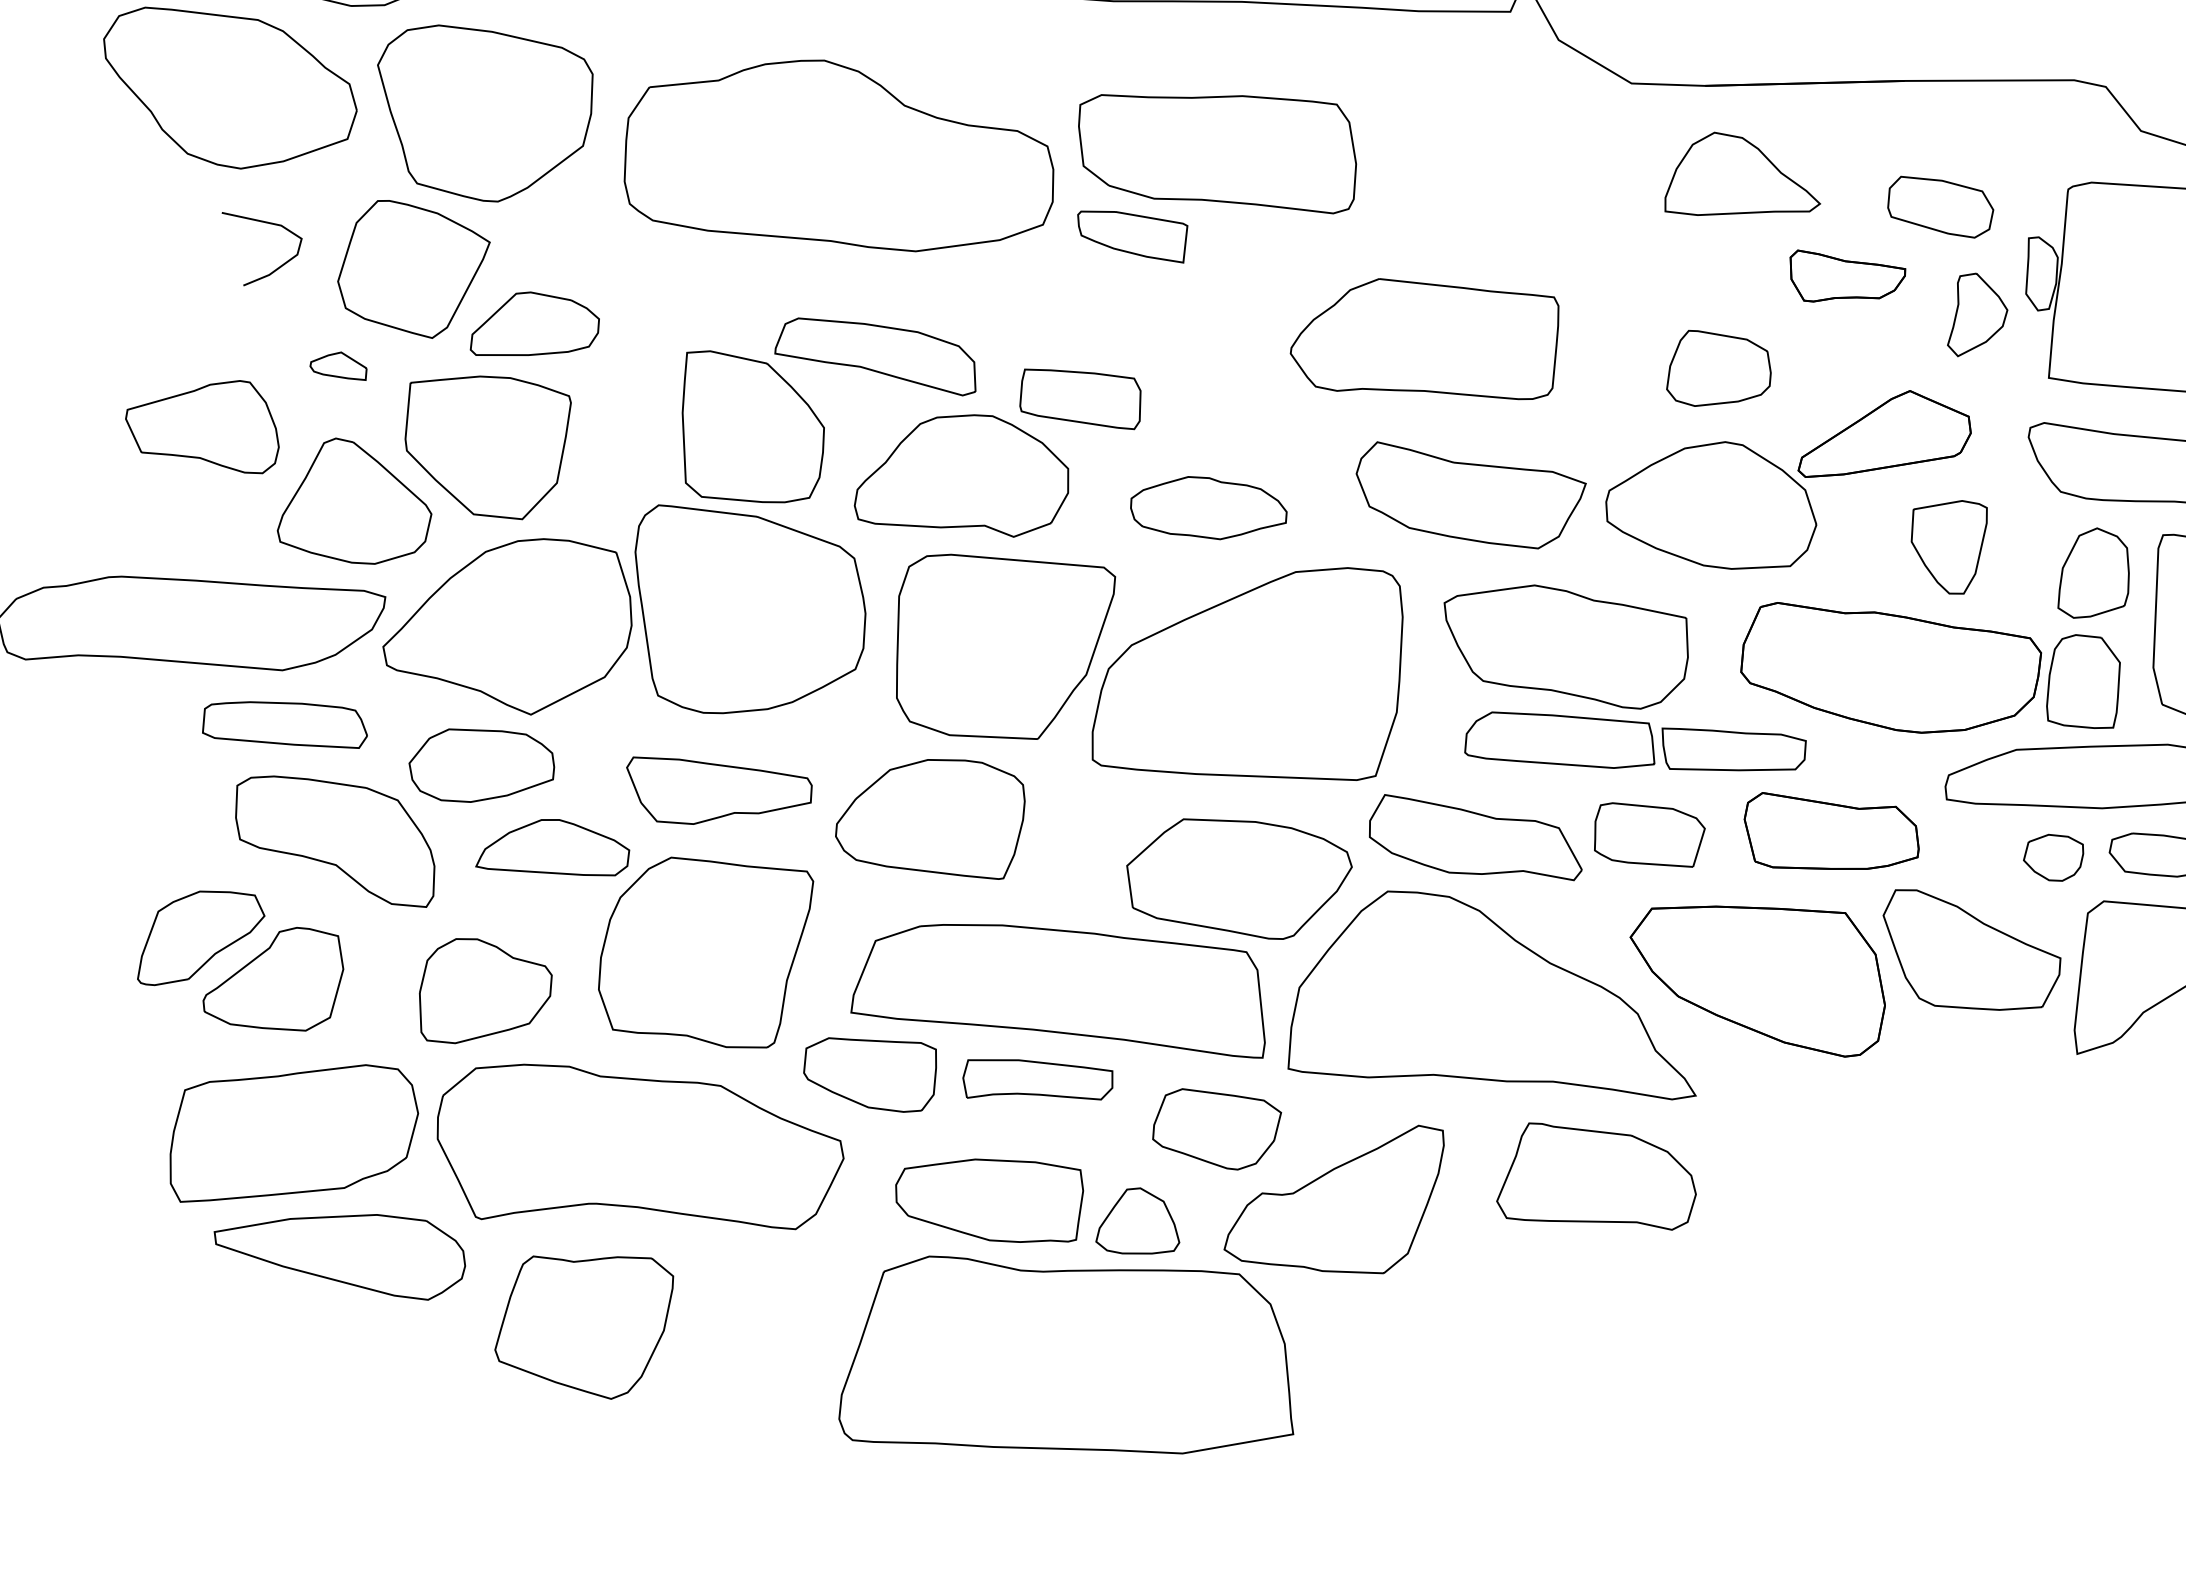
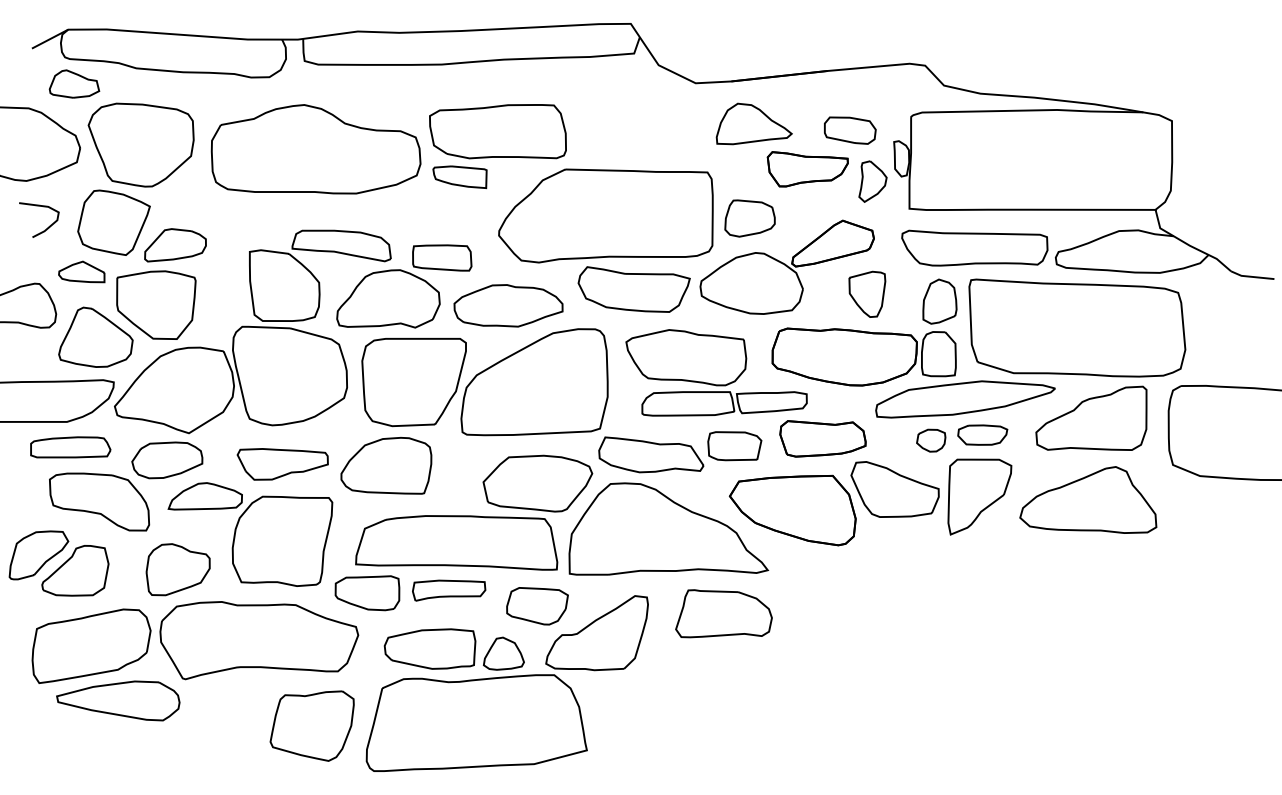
part: (1846, 279) -> (807, 169), size x1.43
part: (1423, 339) -> (605, 215), size x1.67
part: (338, 364) -> (81, 271), size x1.67
part: (1208, 507) -> (508, 305), size x1.43
part: (582, 1323) -> (311, 725), moved

